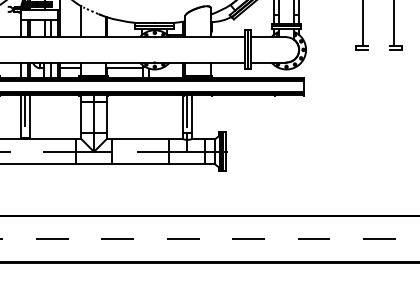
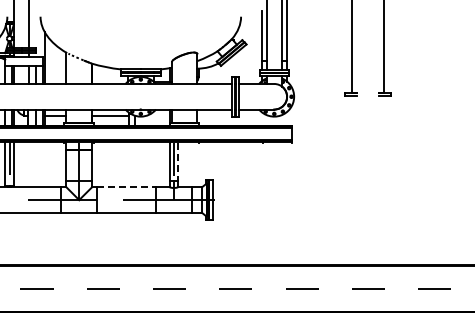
line: (191, 114) -> (178, 162), solid -> dashed
line: (141, 139) -> (127, 187), solid -> dashed

